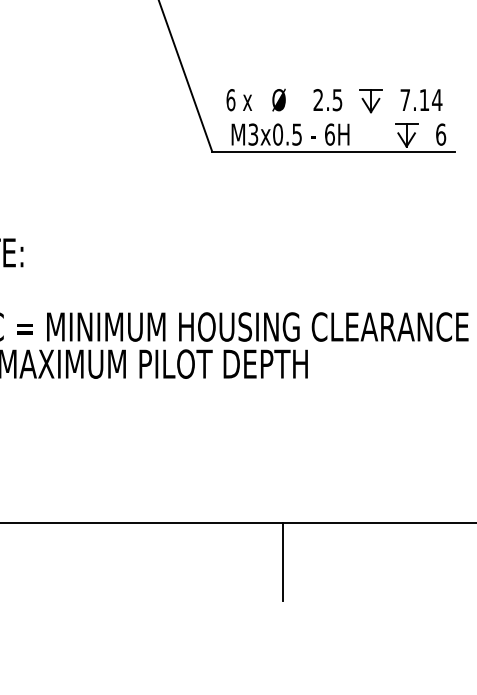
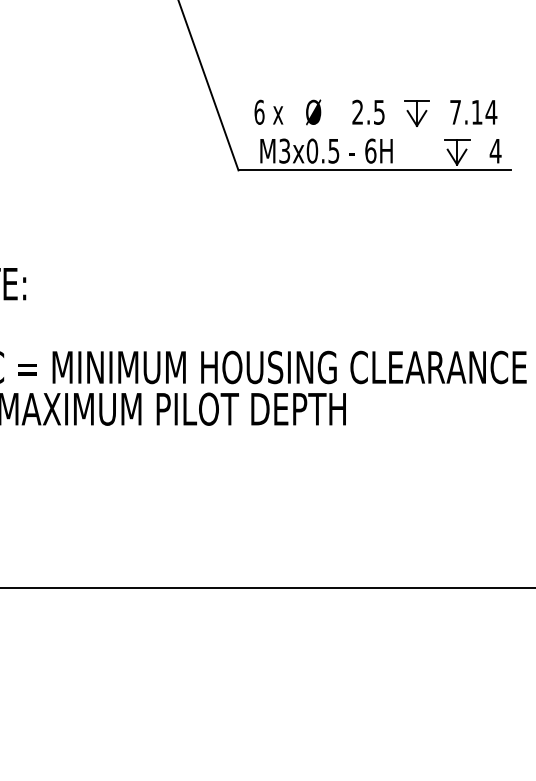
text: (440, 134) -> (495, 150), 6 -> 4
line: (282, 561) -> (317, 631), removed

